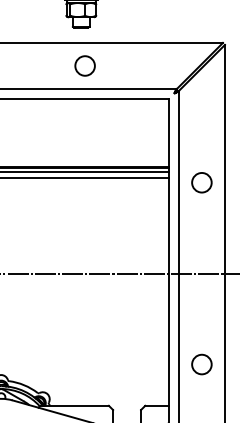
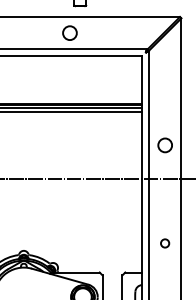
circle: (84, 65) -> (69, 32), moved
circle: (200, 182) -> (164, 145), moved
circle: (200, 364) -> (164, 243), size x0.6

